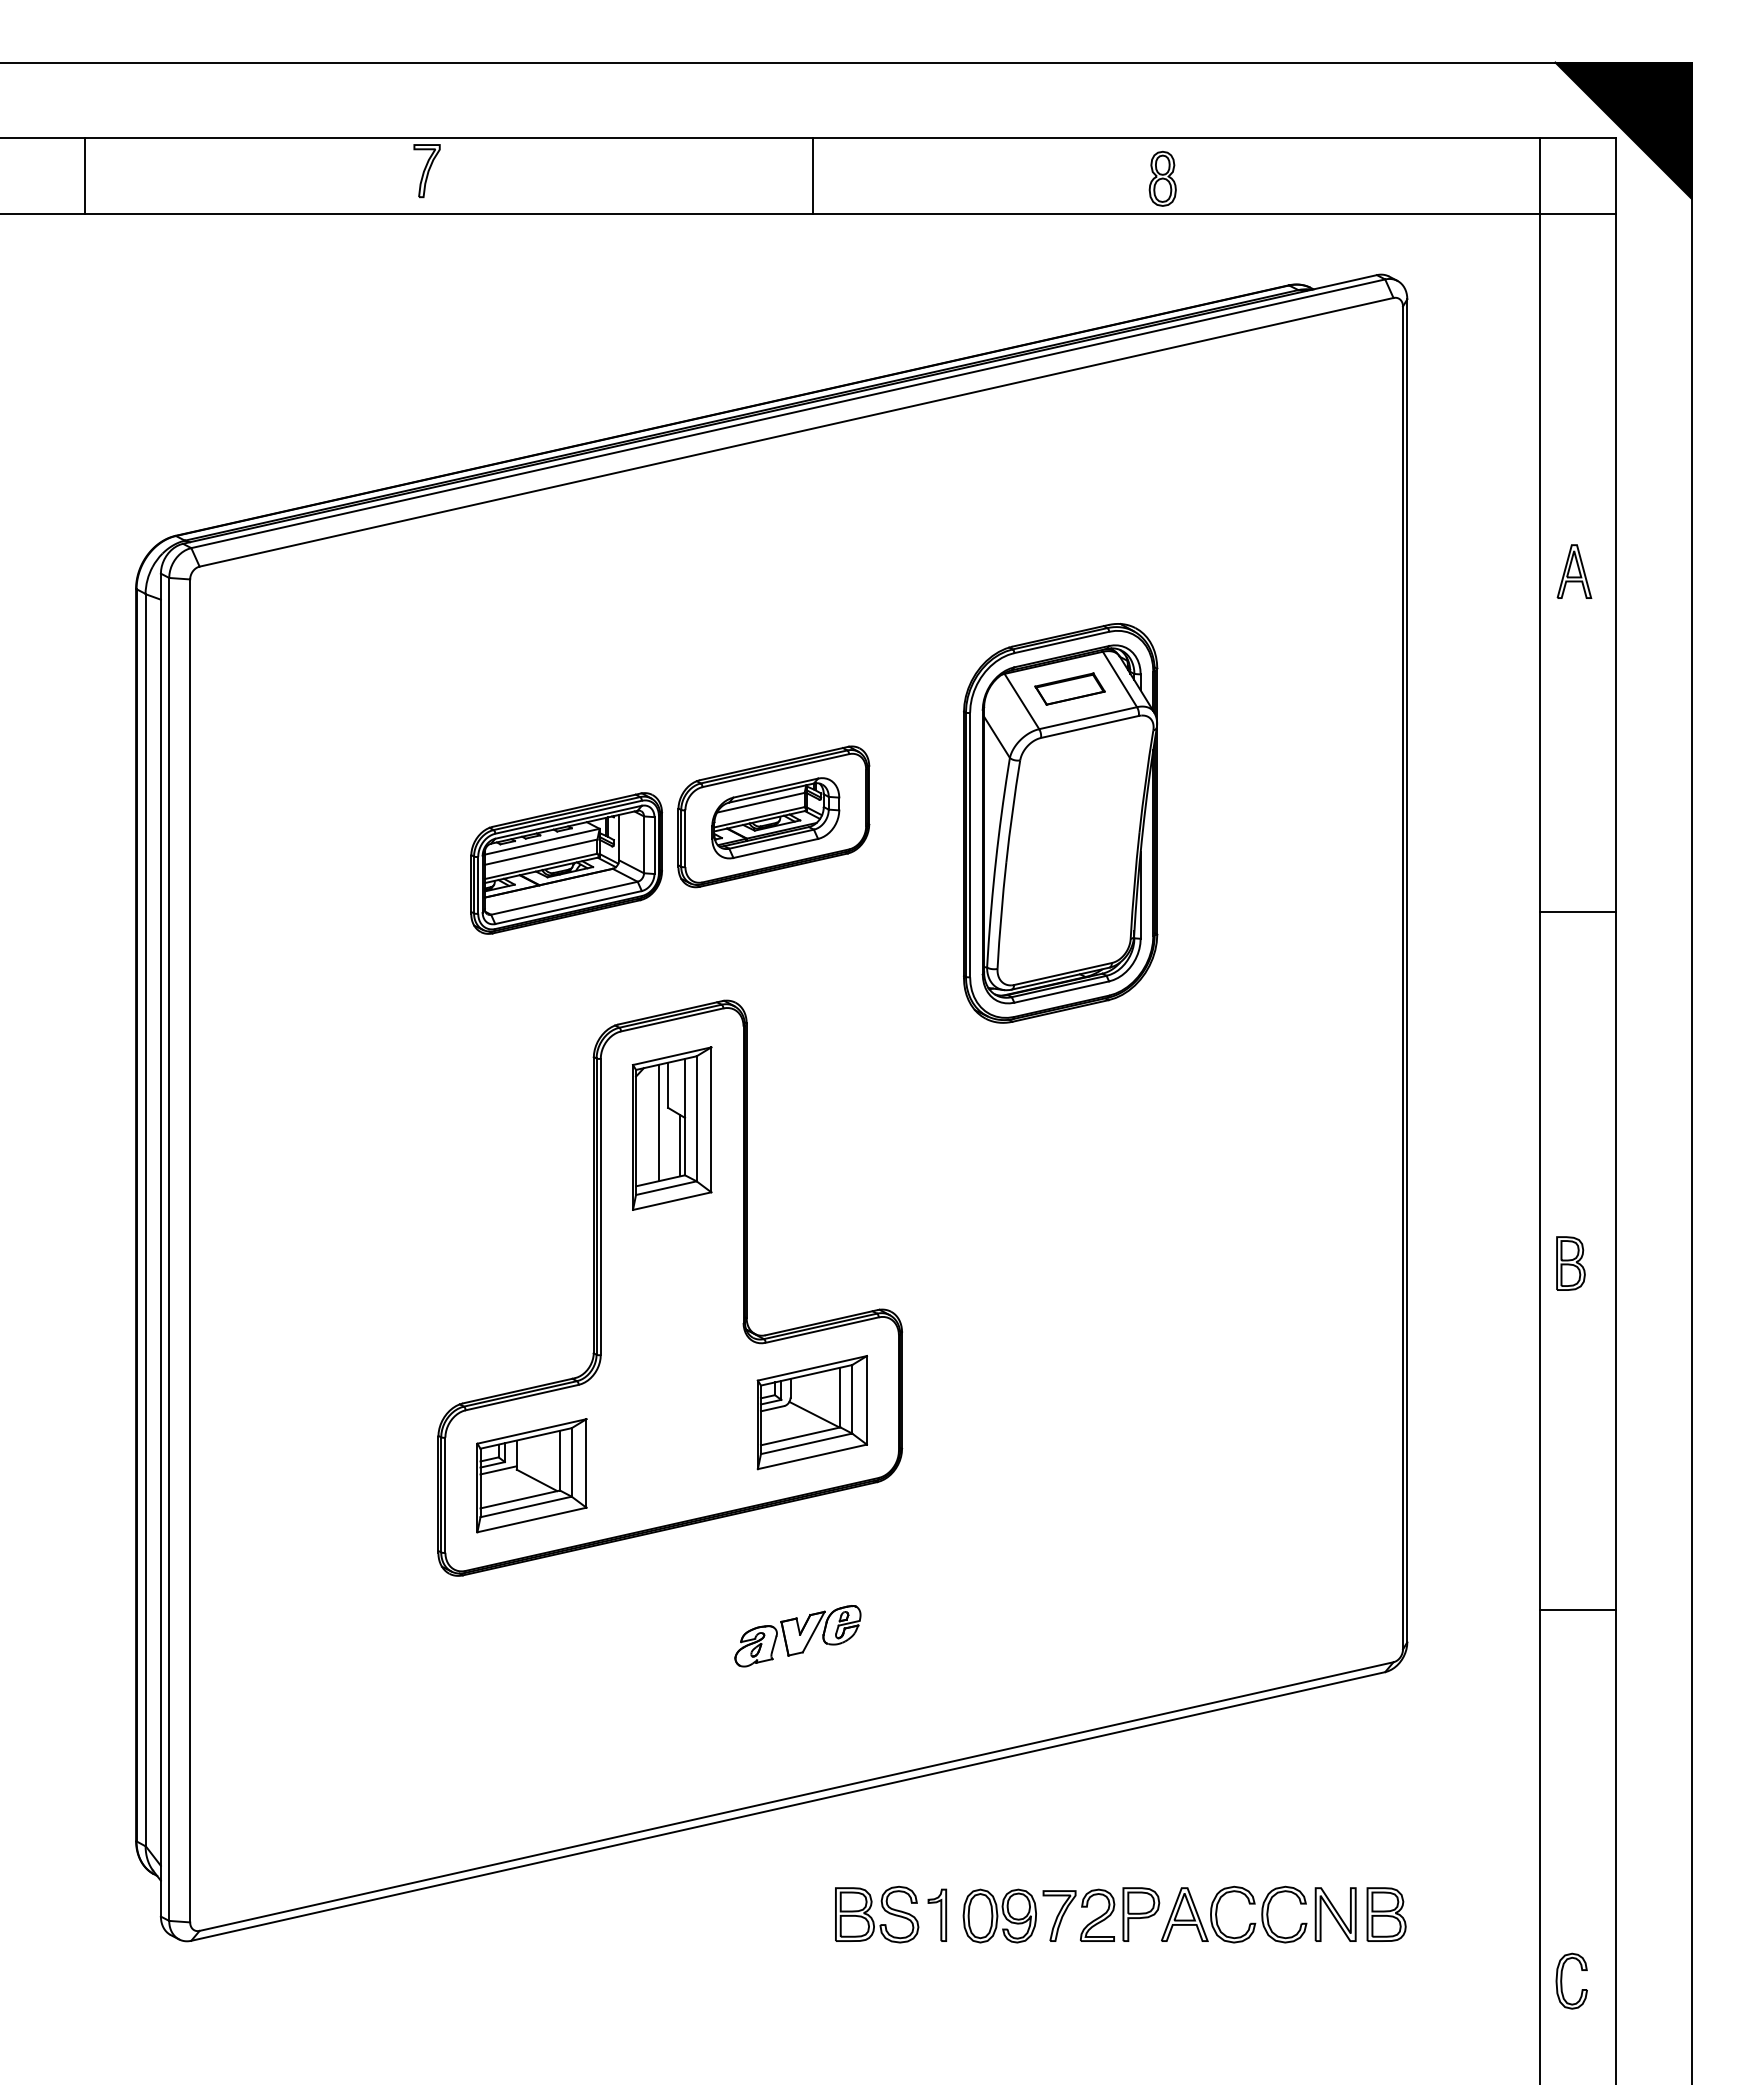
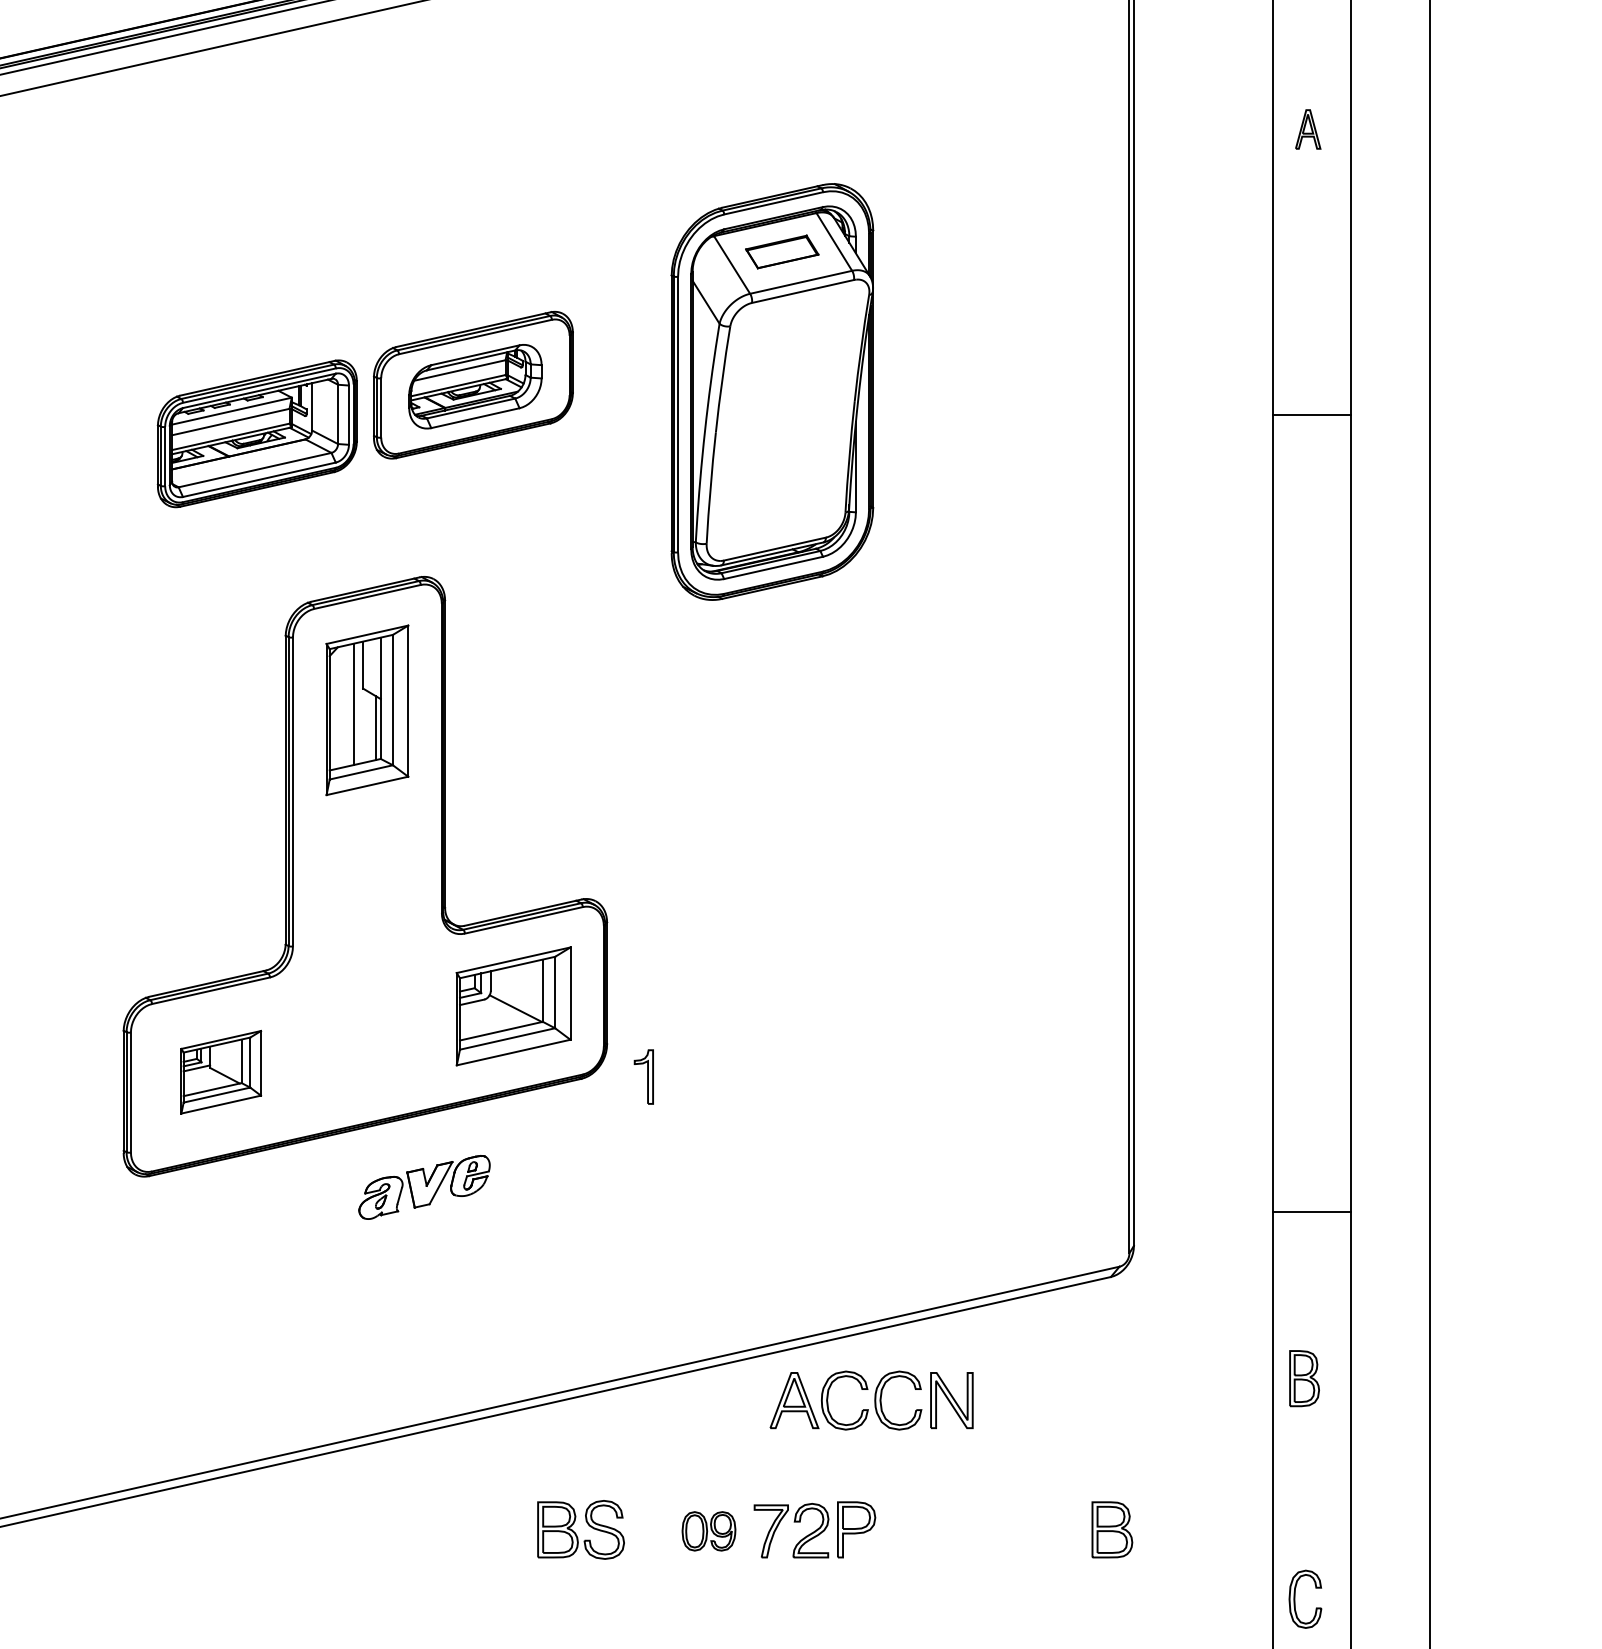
part: (1574, 571) -> (1308, 129), size x0.7
line: (1577, 911) -> (1311, 414), moved
part: (1570, 1263) -> (1304, 1378), moved
part: (531, 1475) -> (220, 1071), size x0.7
part: (797, 1636) -> (424, 1187), moved
part: (937, 1914) -> (644, 1076), moved
part: (1258, 1914) -> (871, 1400), moved
part: (999, 1915) -> (708, 1530), size x0.7

